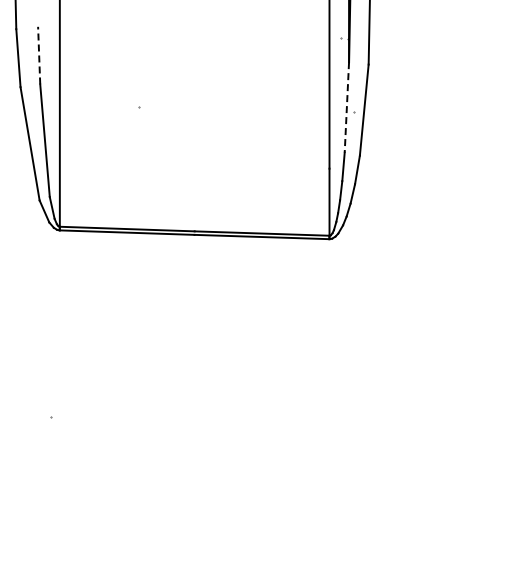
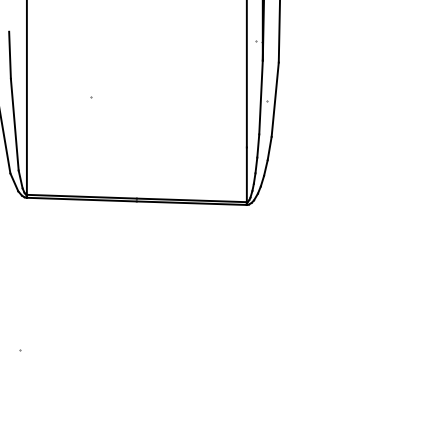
line: (39, 55) -> (10, 55), dashed -> solid
line: (346, 107) -> (260, 97), dashed -> solid

